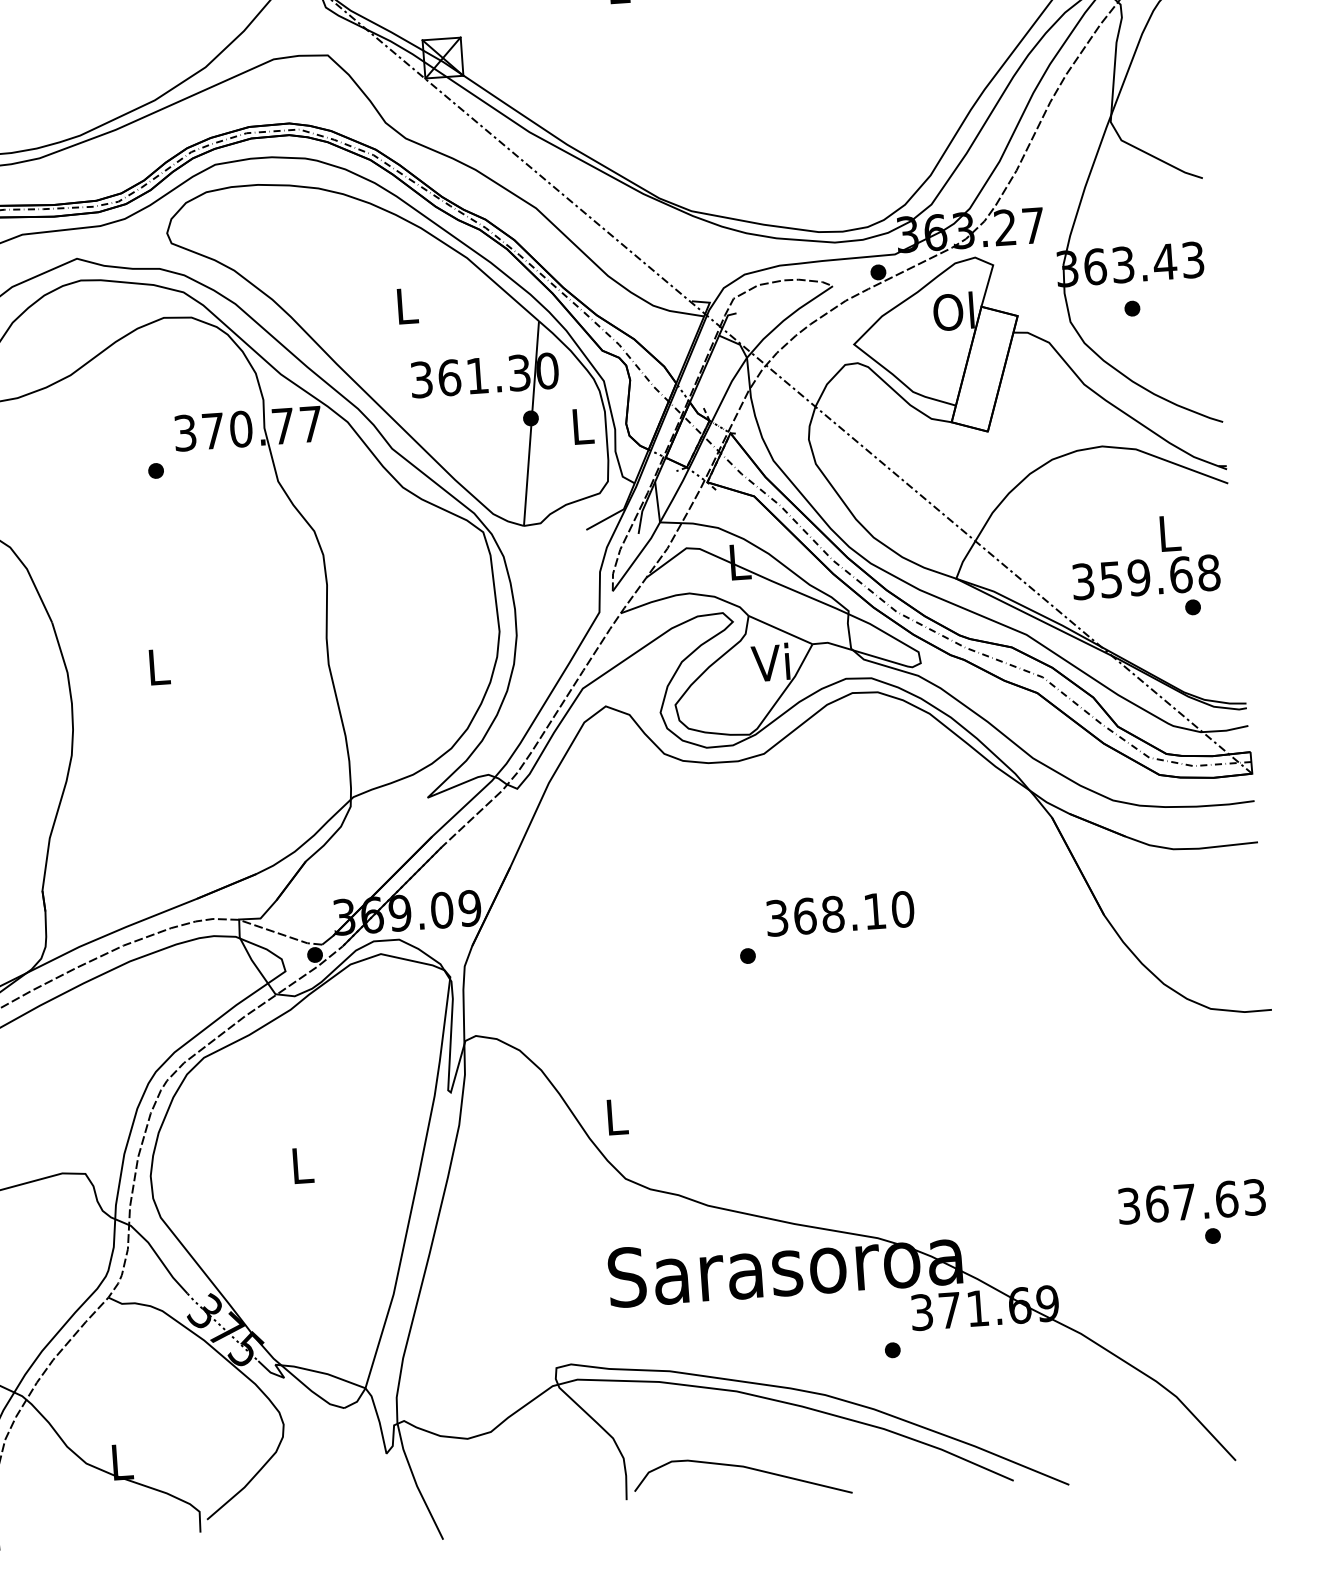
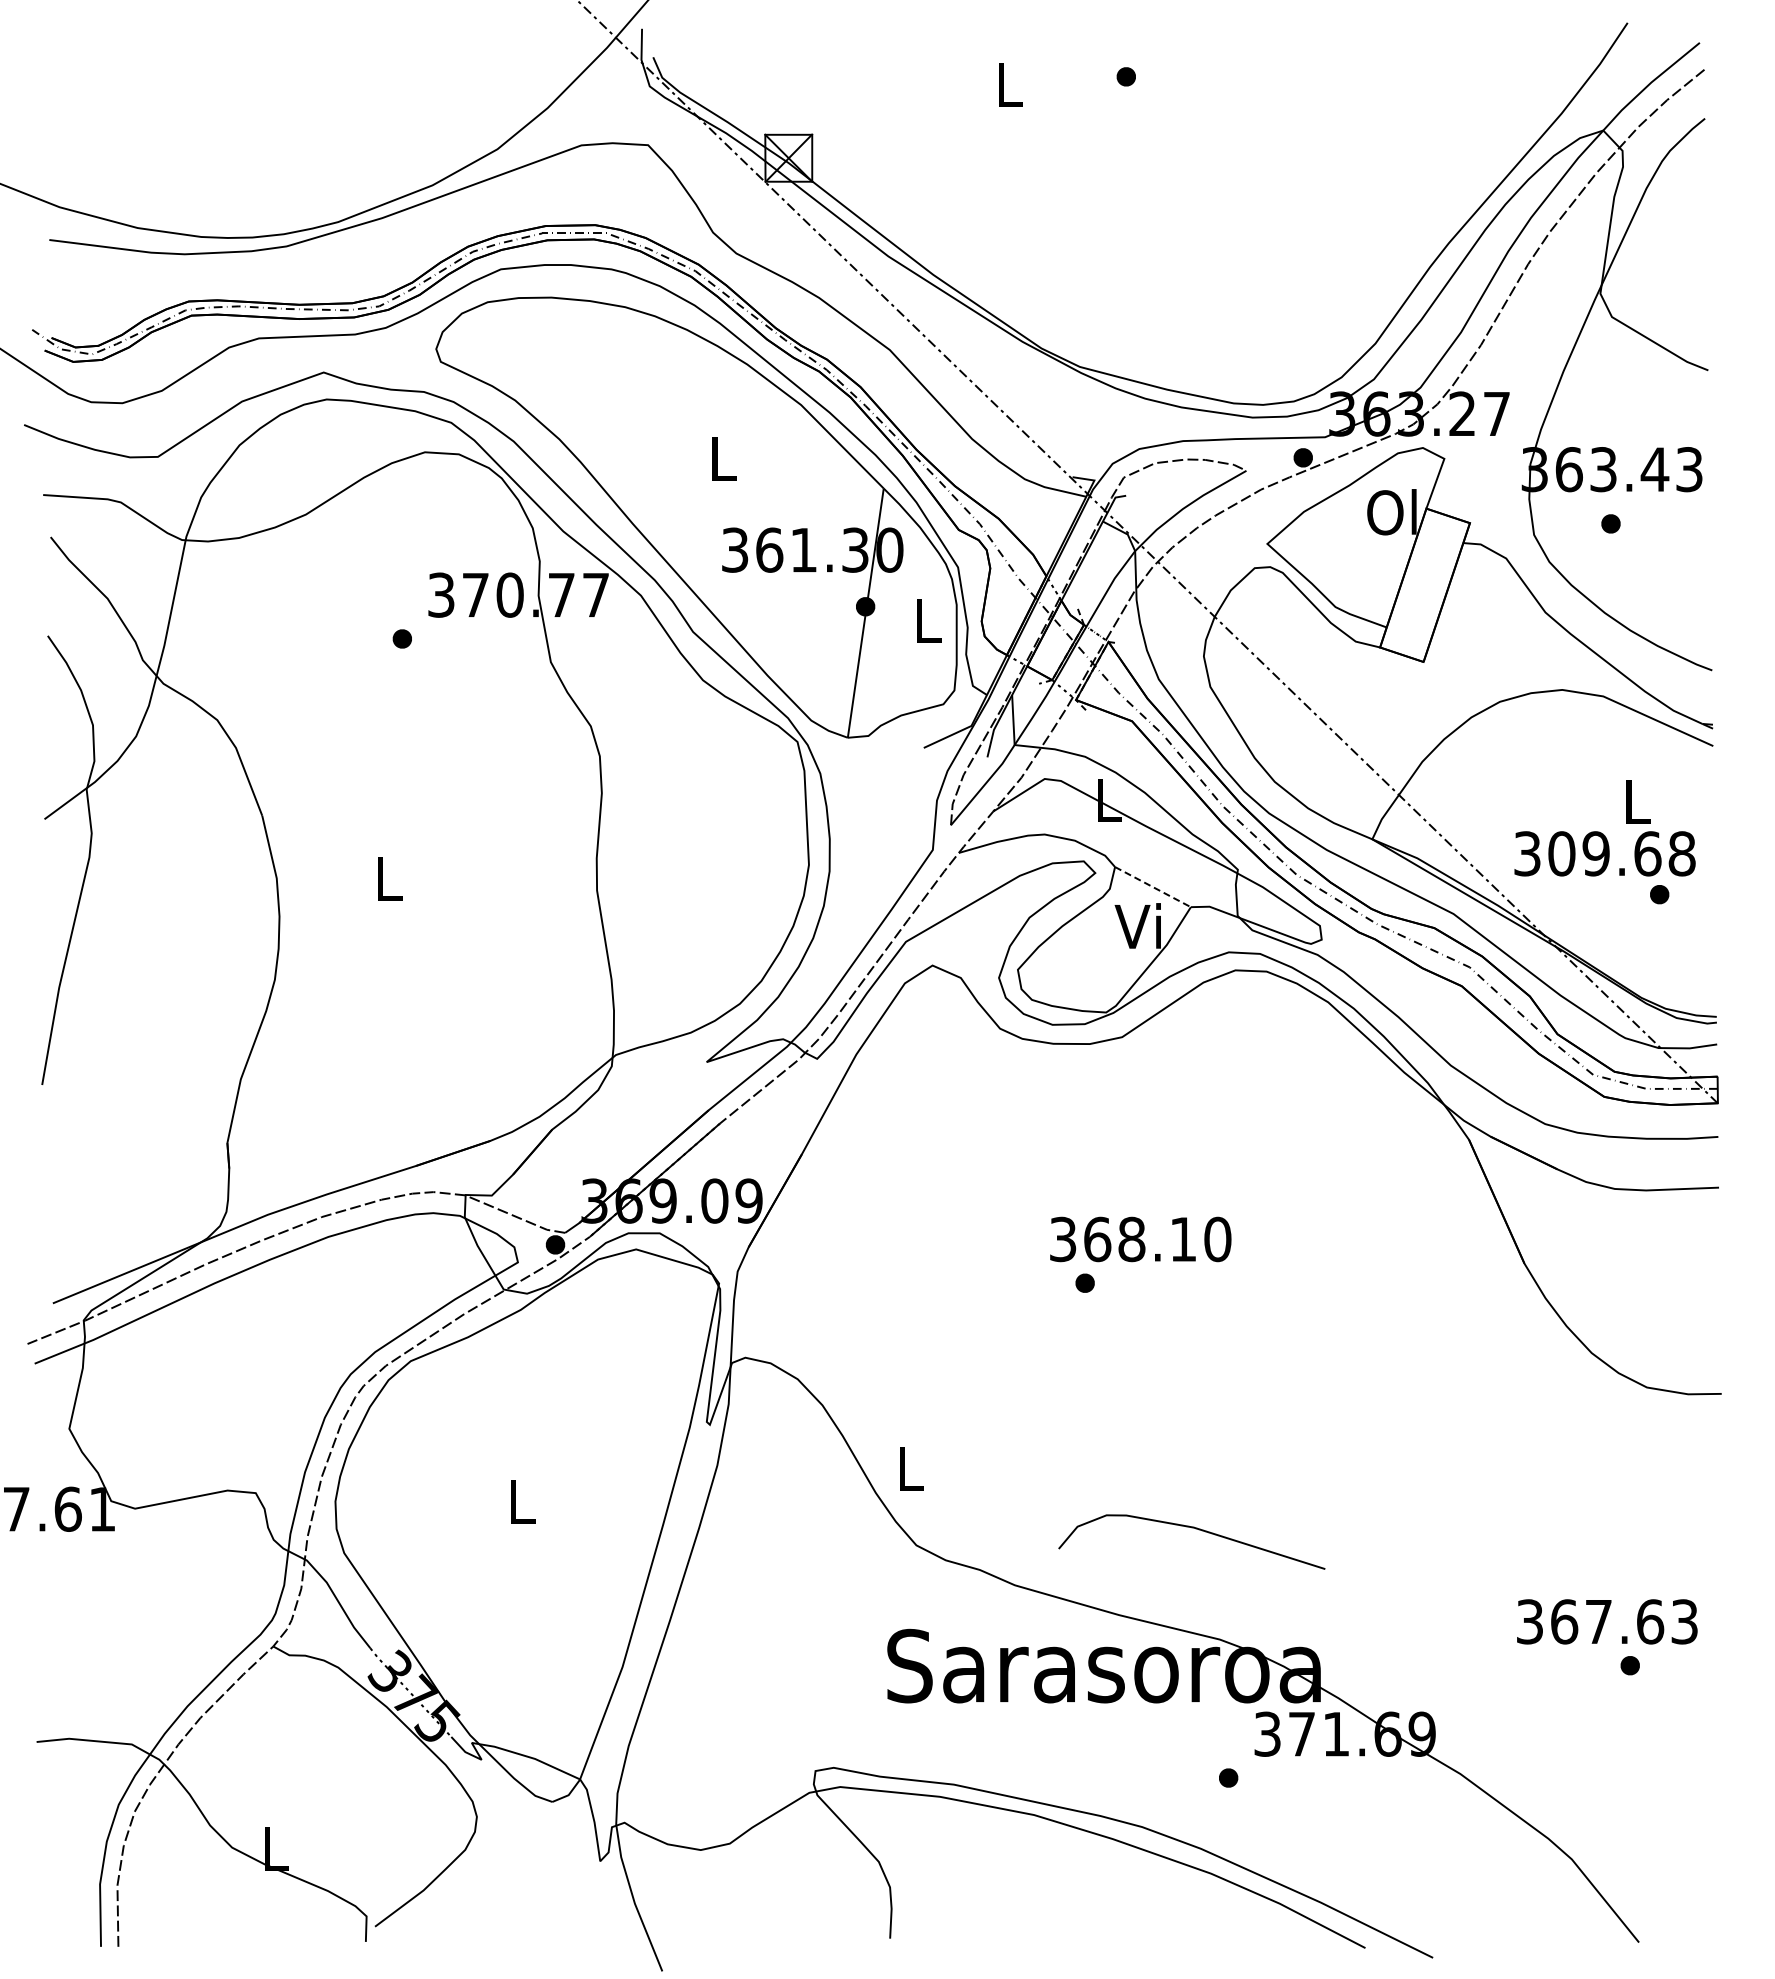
text: (1110, 579) -> (1561, 853), 359.68 -> 309.68
line: (780, 630) -> (1152, 887), solid -> dashed
text: (840, 913) -> (1140, 1239), moved
curve: (744, 1468) -> (1195, 1529), moved

